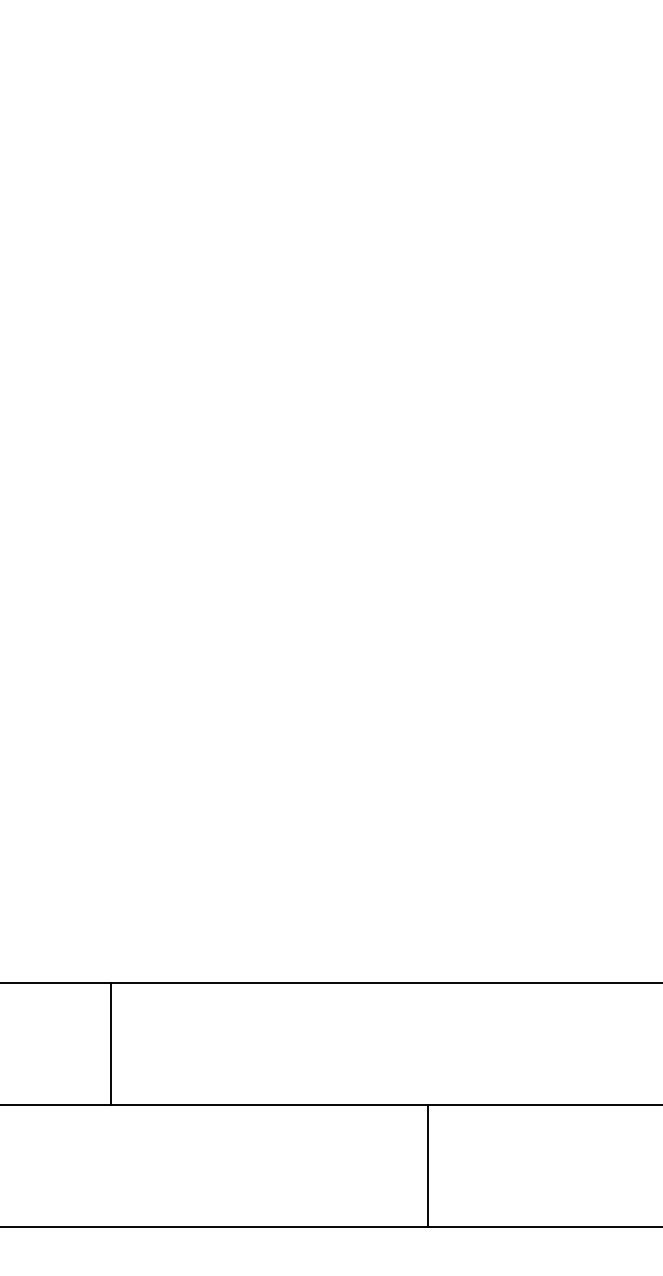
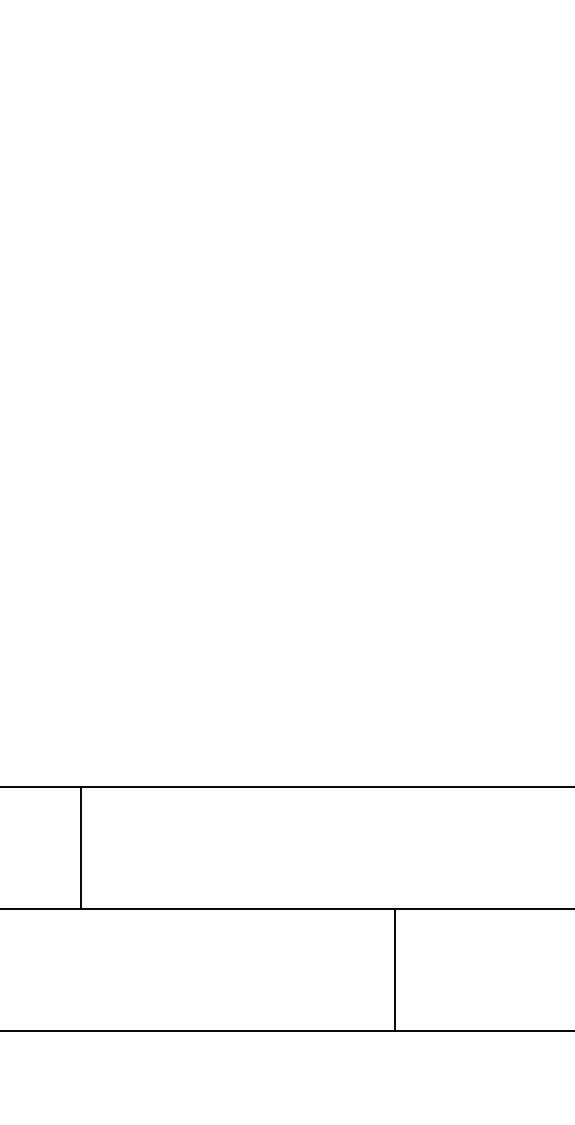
line: (110, 1043) -> (80, 847), moved
line: (427, 1165) -> (394, 969), moved

